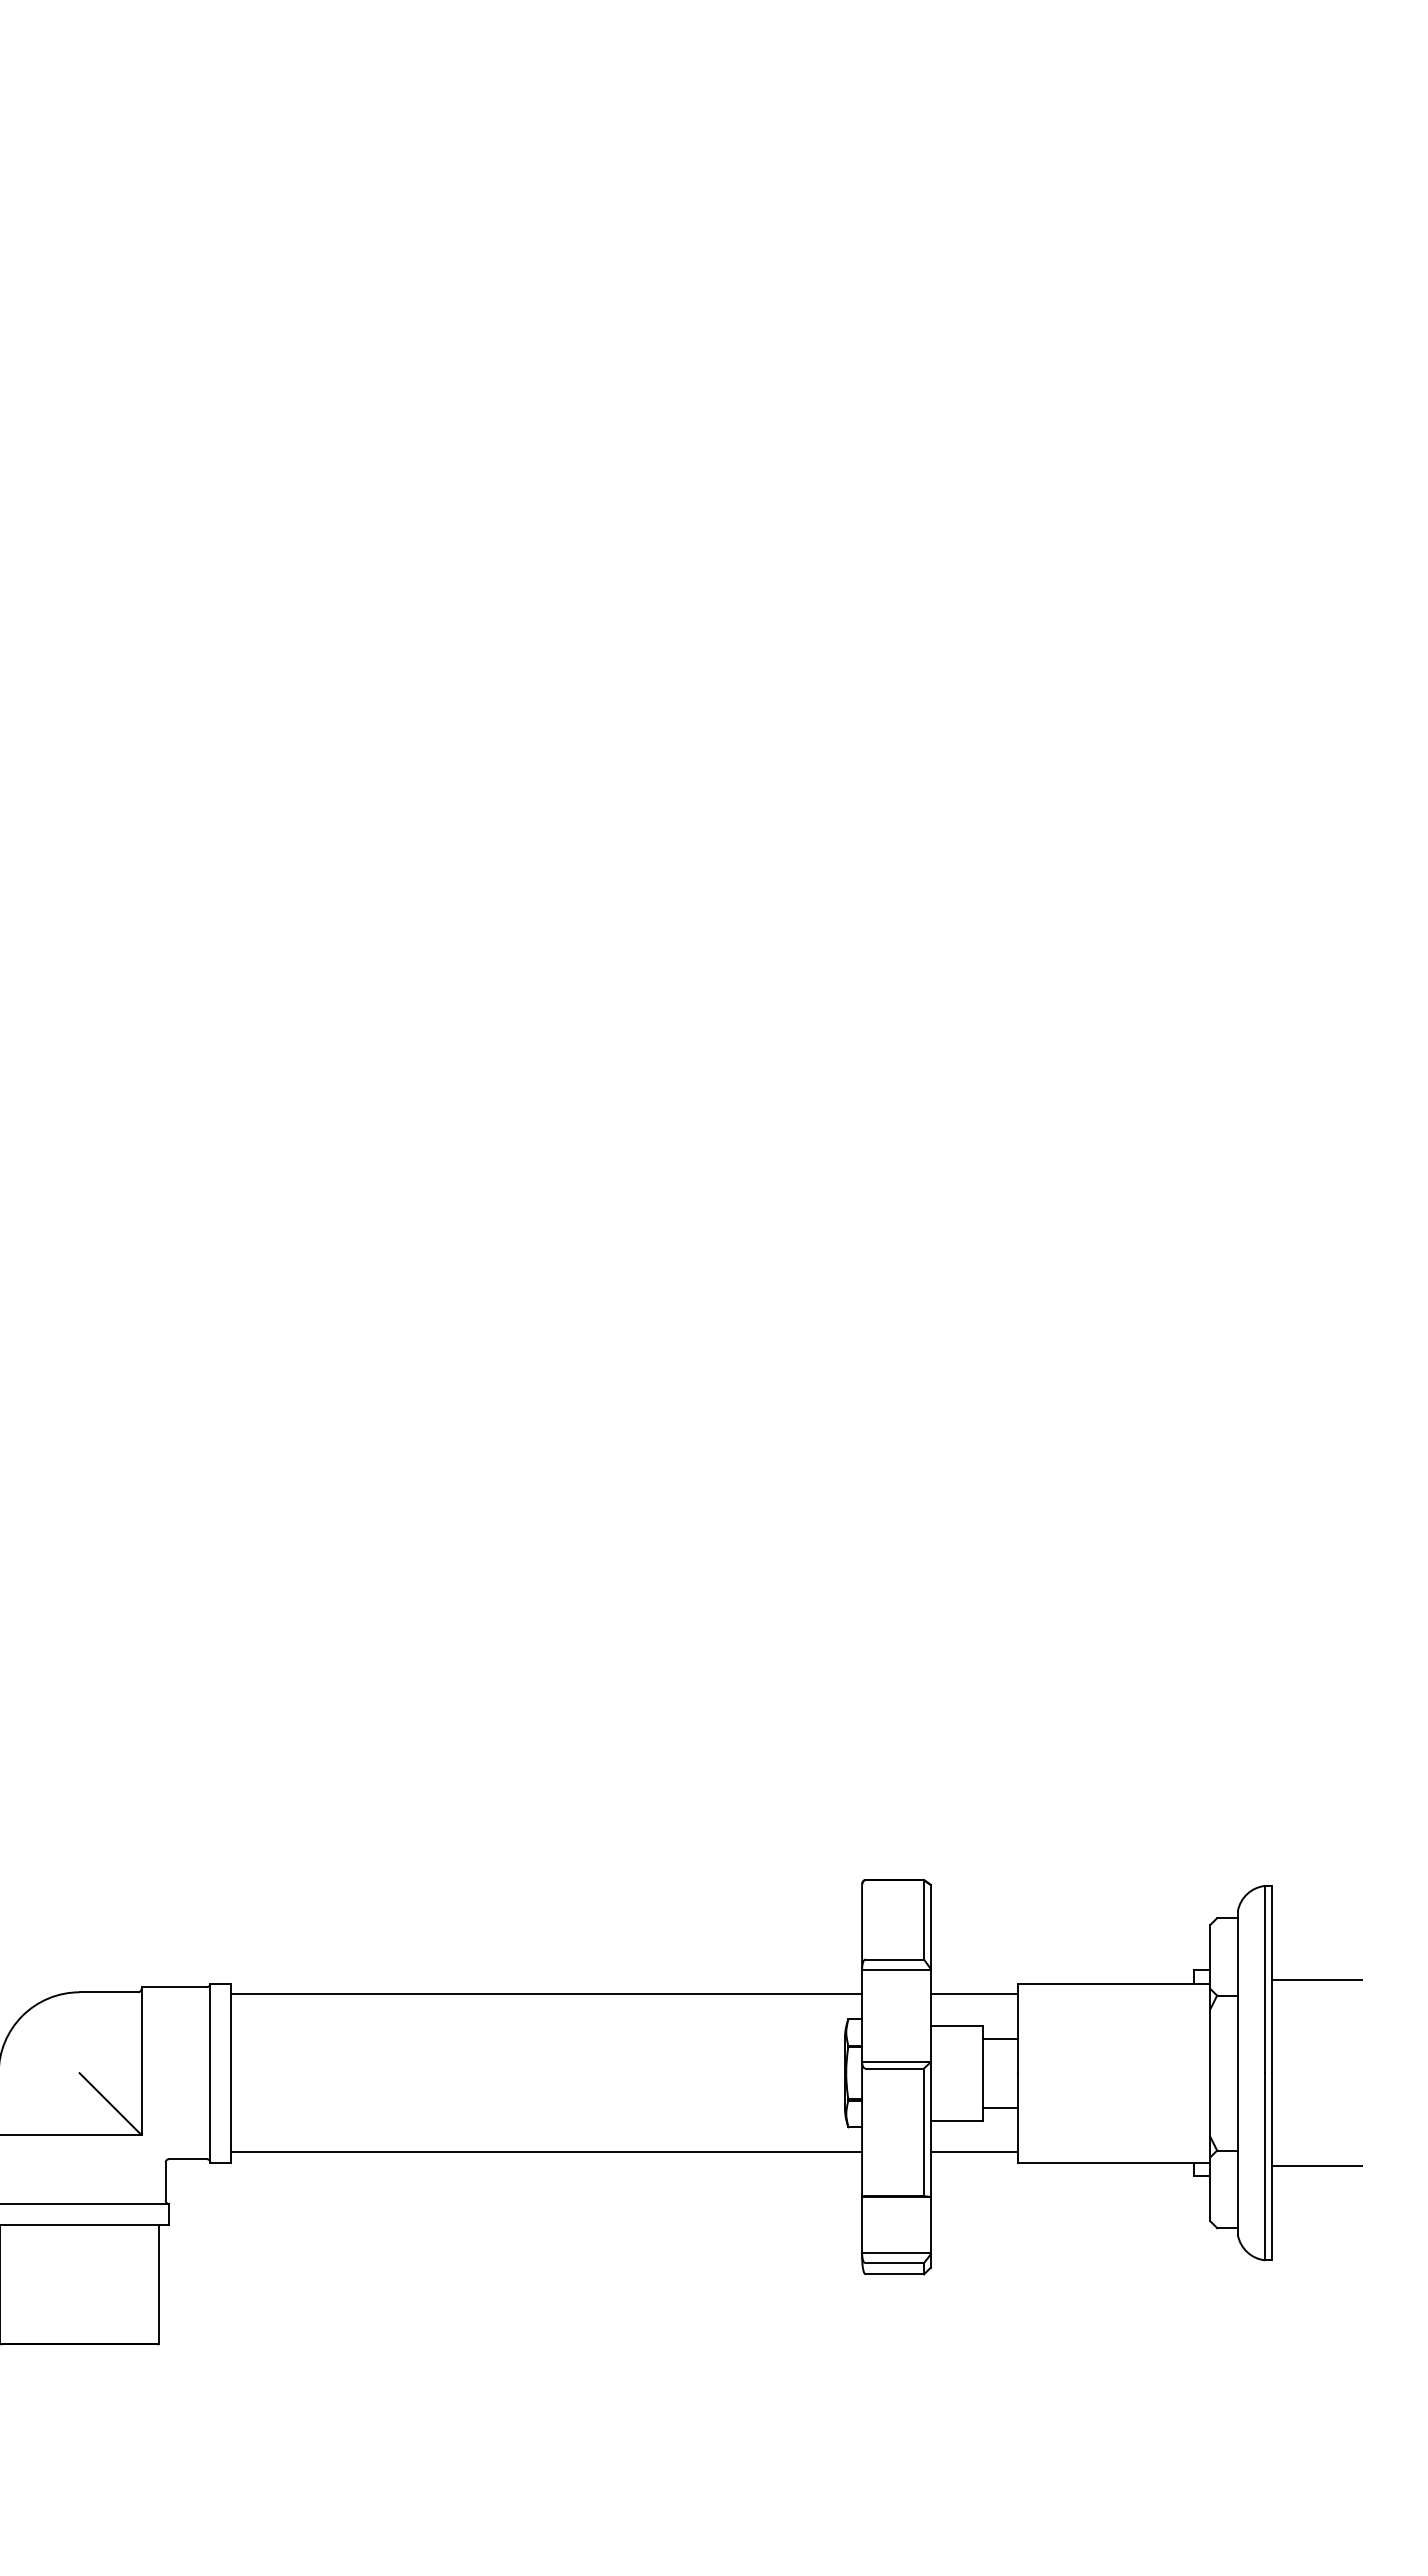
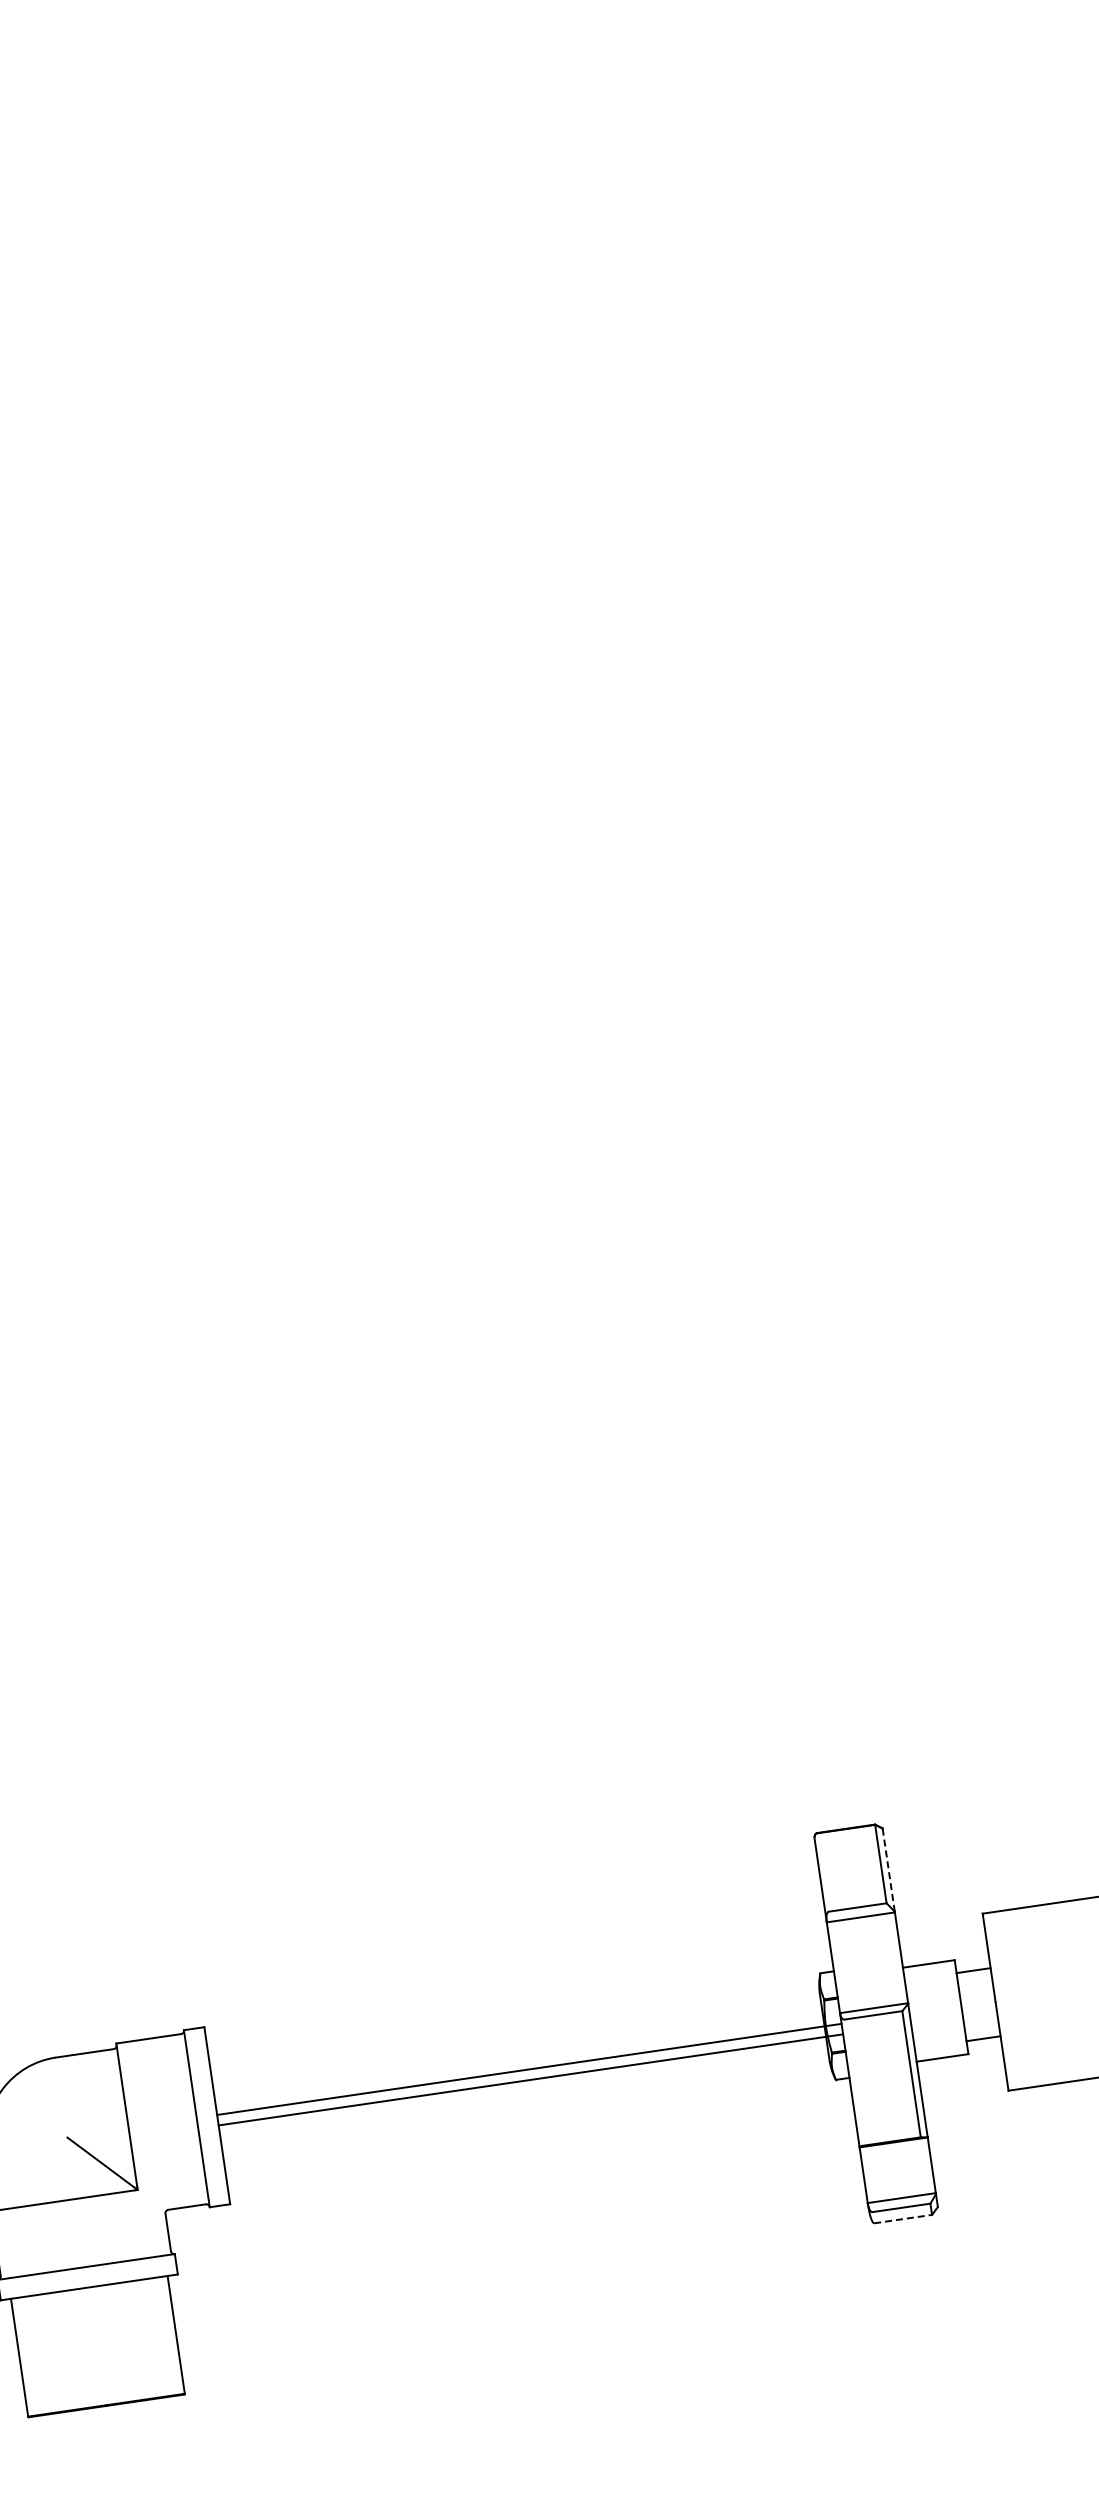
line: (930, 1927) -> (888, 1870), solid -> dashed
line: (546, 1994) -> (529, 2069), moved
line: (973, 1994) -> (940, 1930), removed
line: (546, 2151) -> (530, 2079), moved
line: (973, 2151) -> (963, 2086), removed
line: (895, 2274) -> (903, 2219), solid -> dashed

